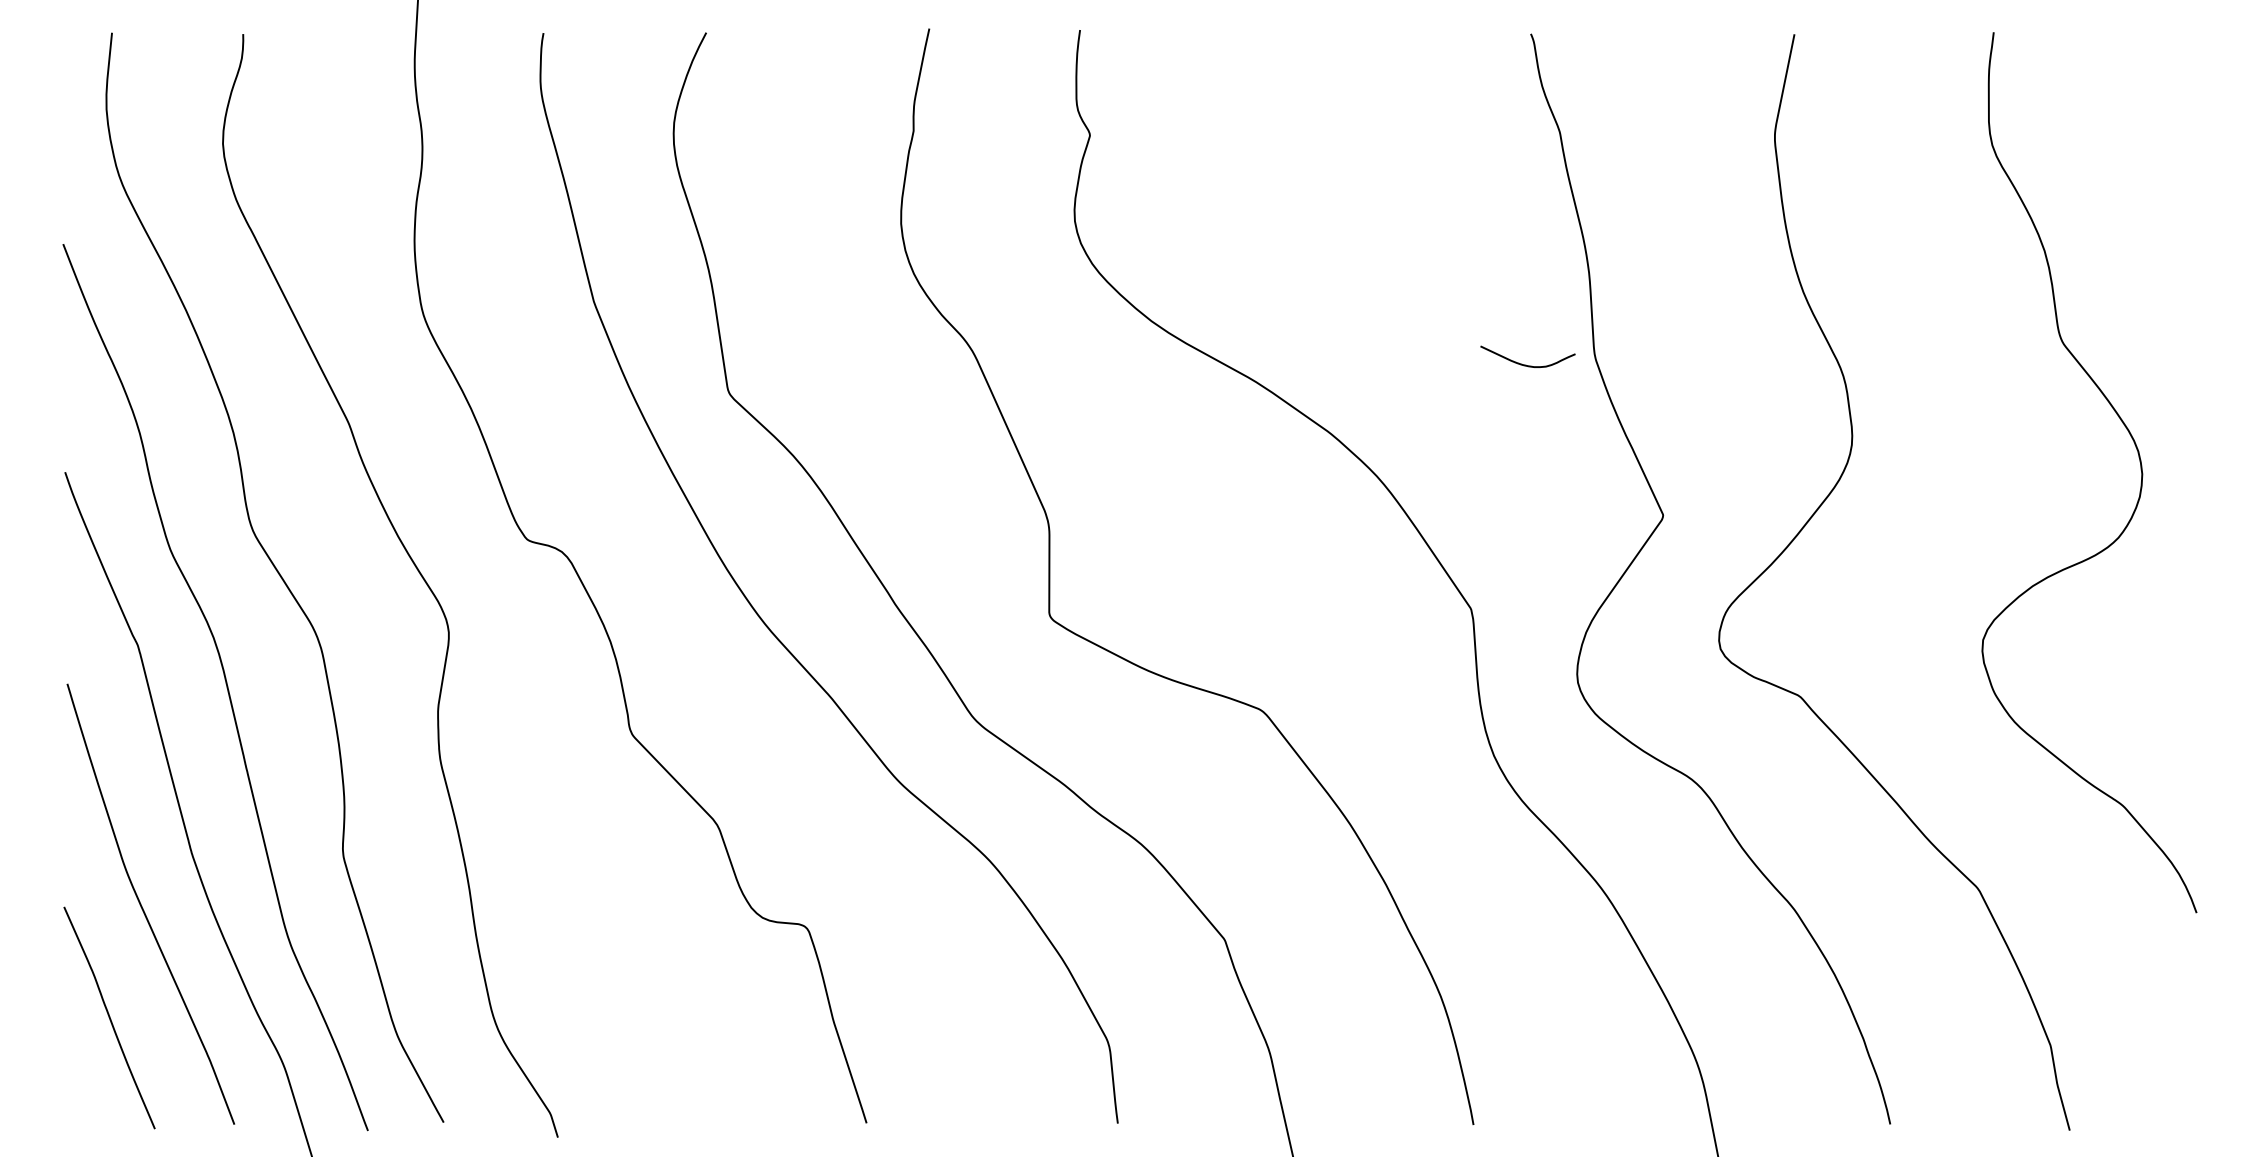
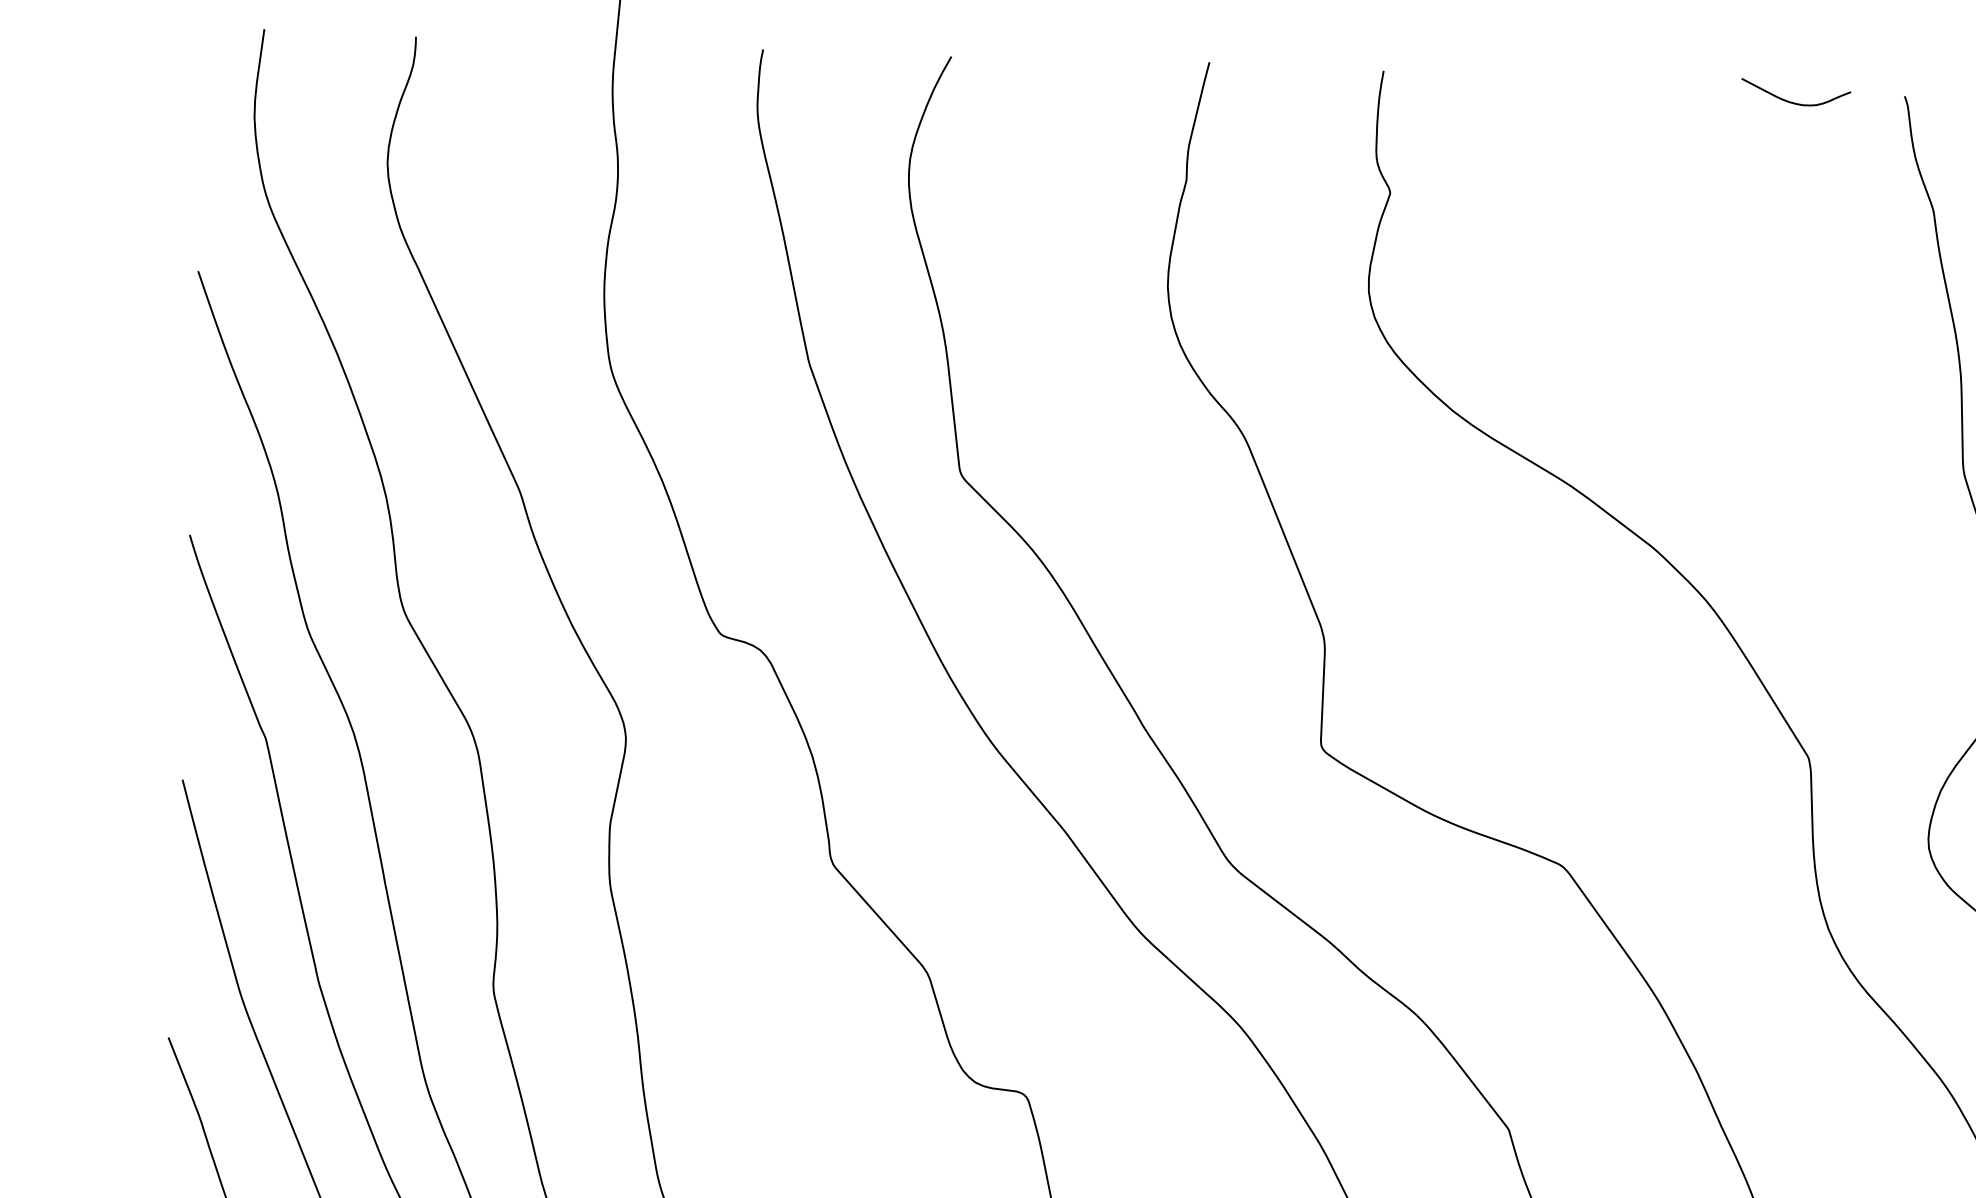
curve: (1526, 364) -> (1793, 101), moved

